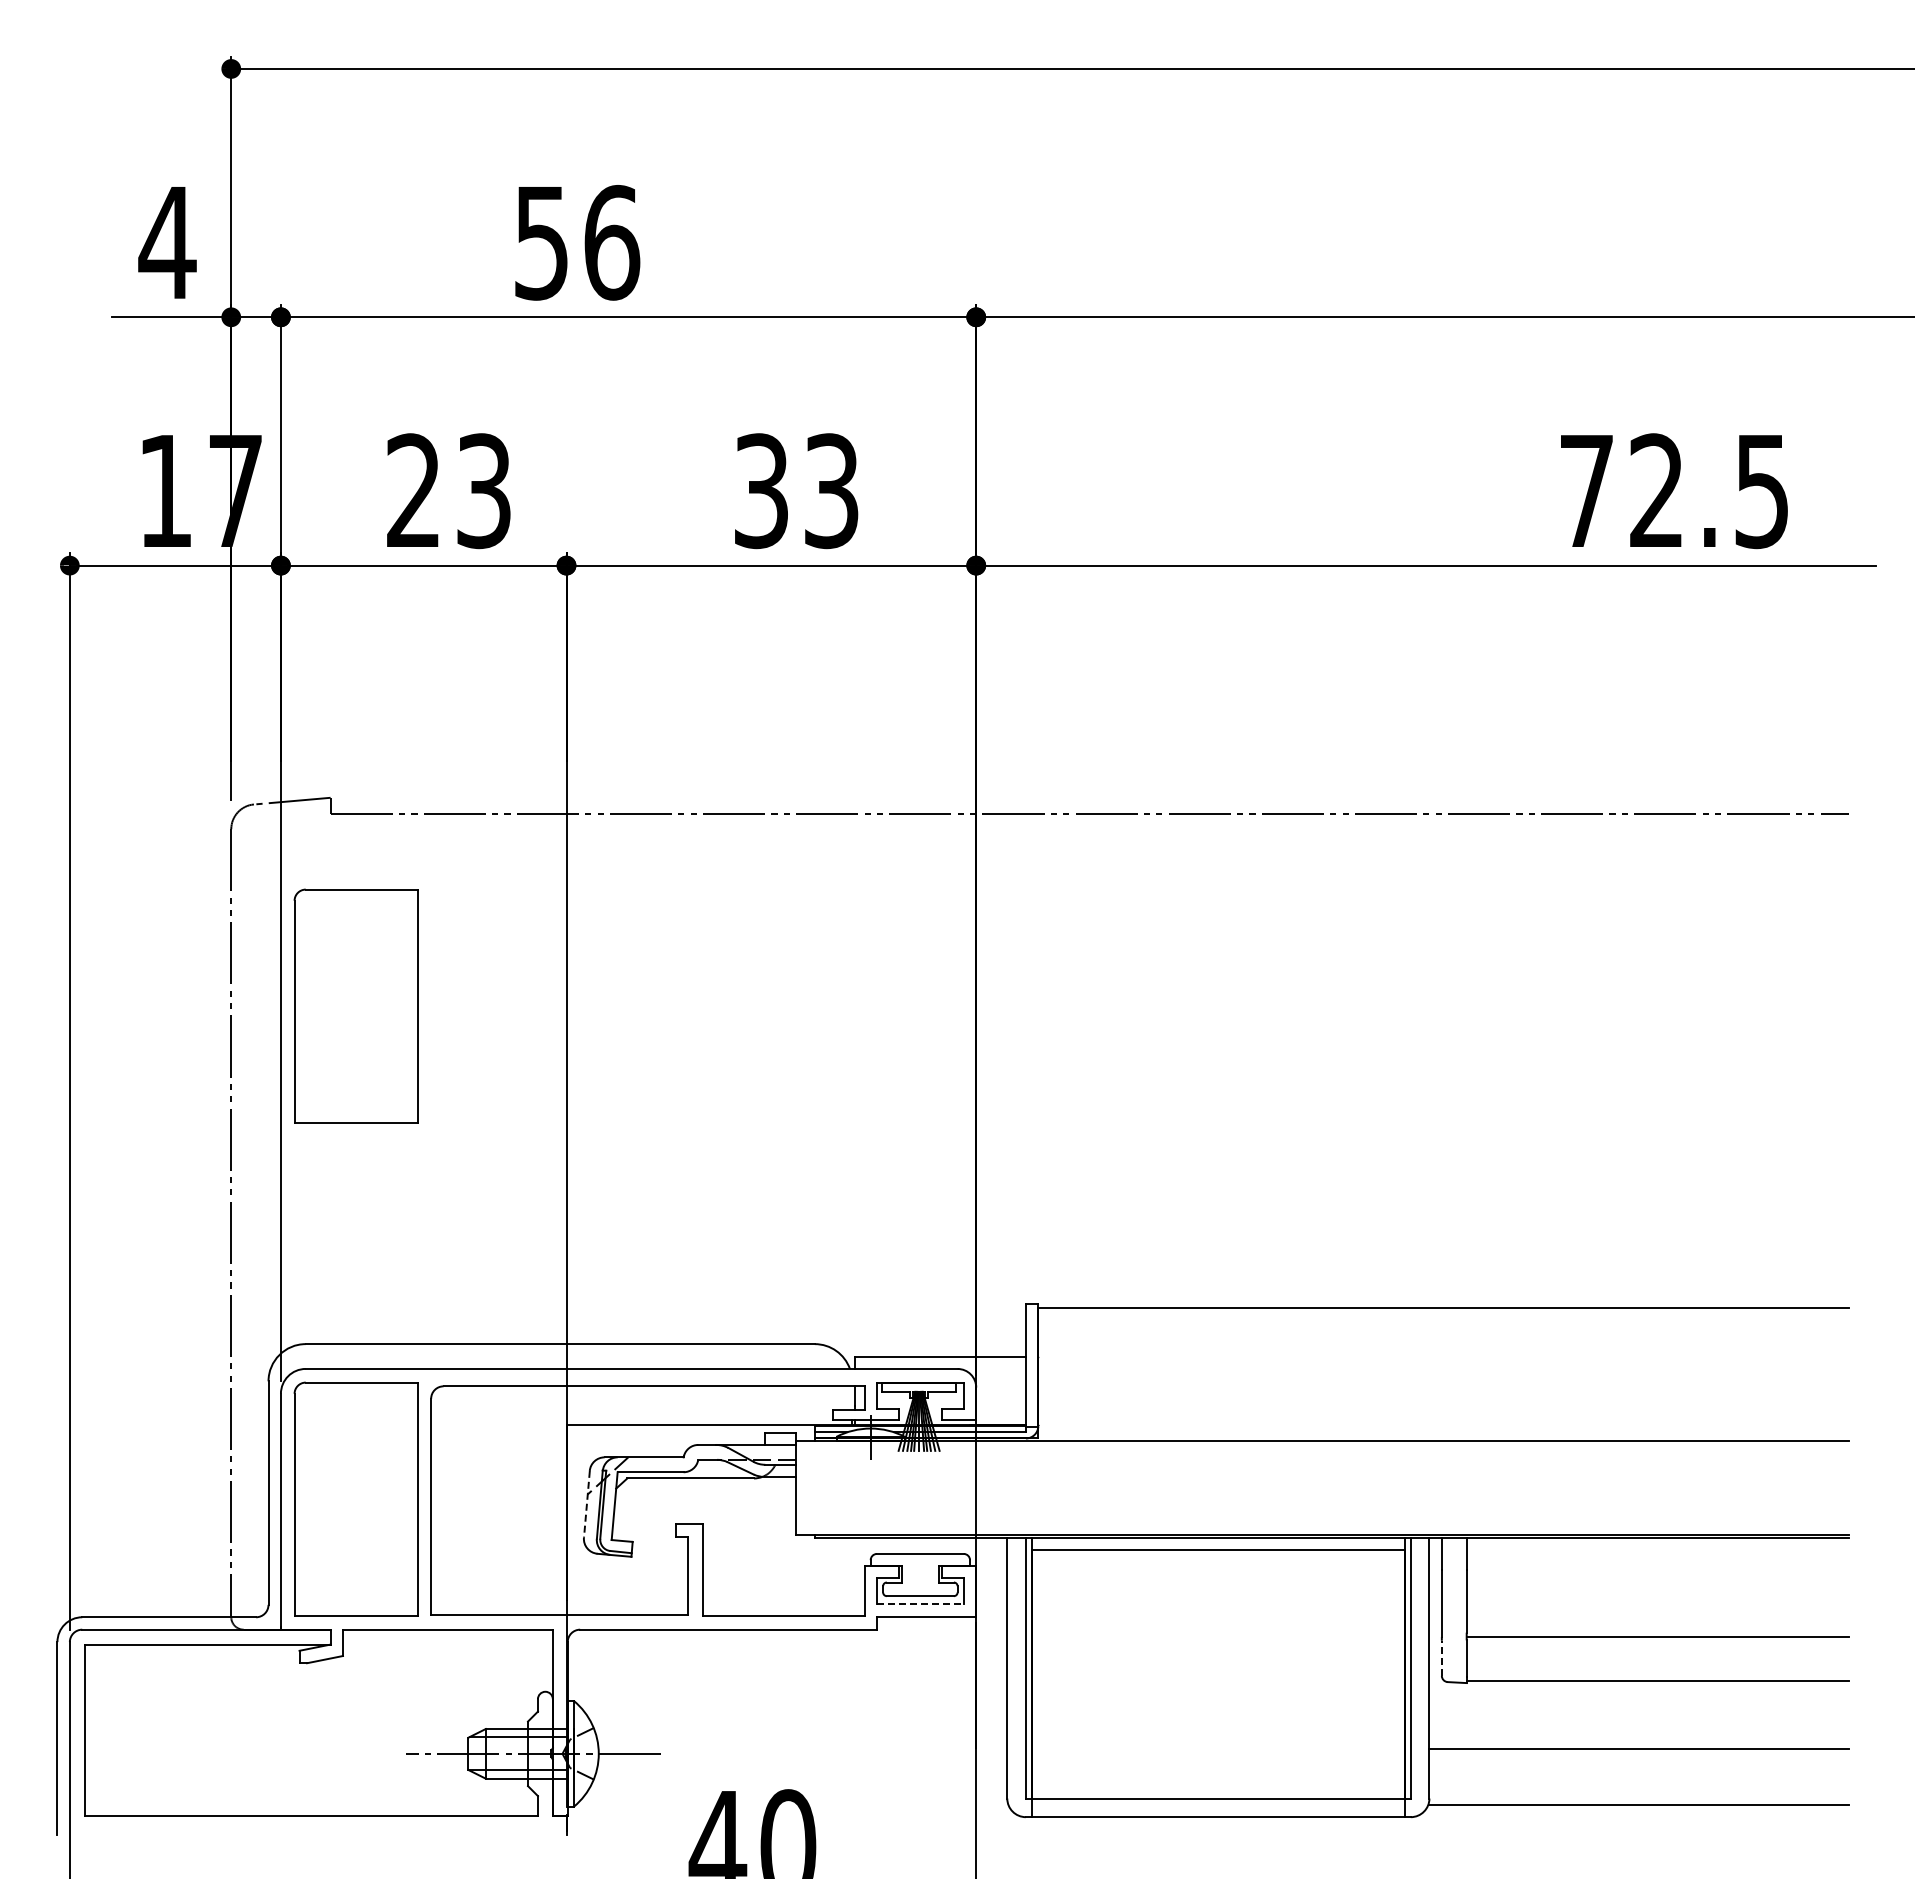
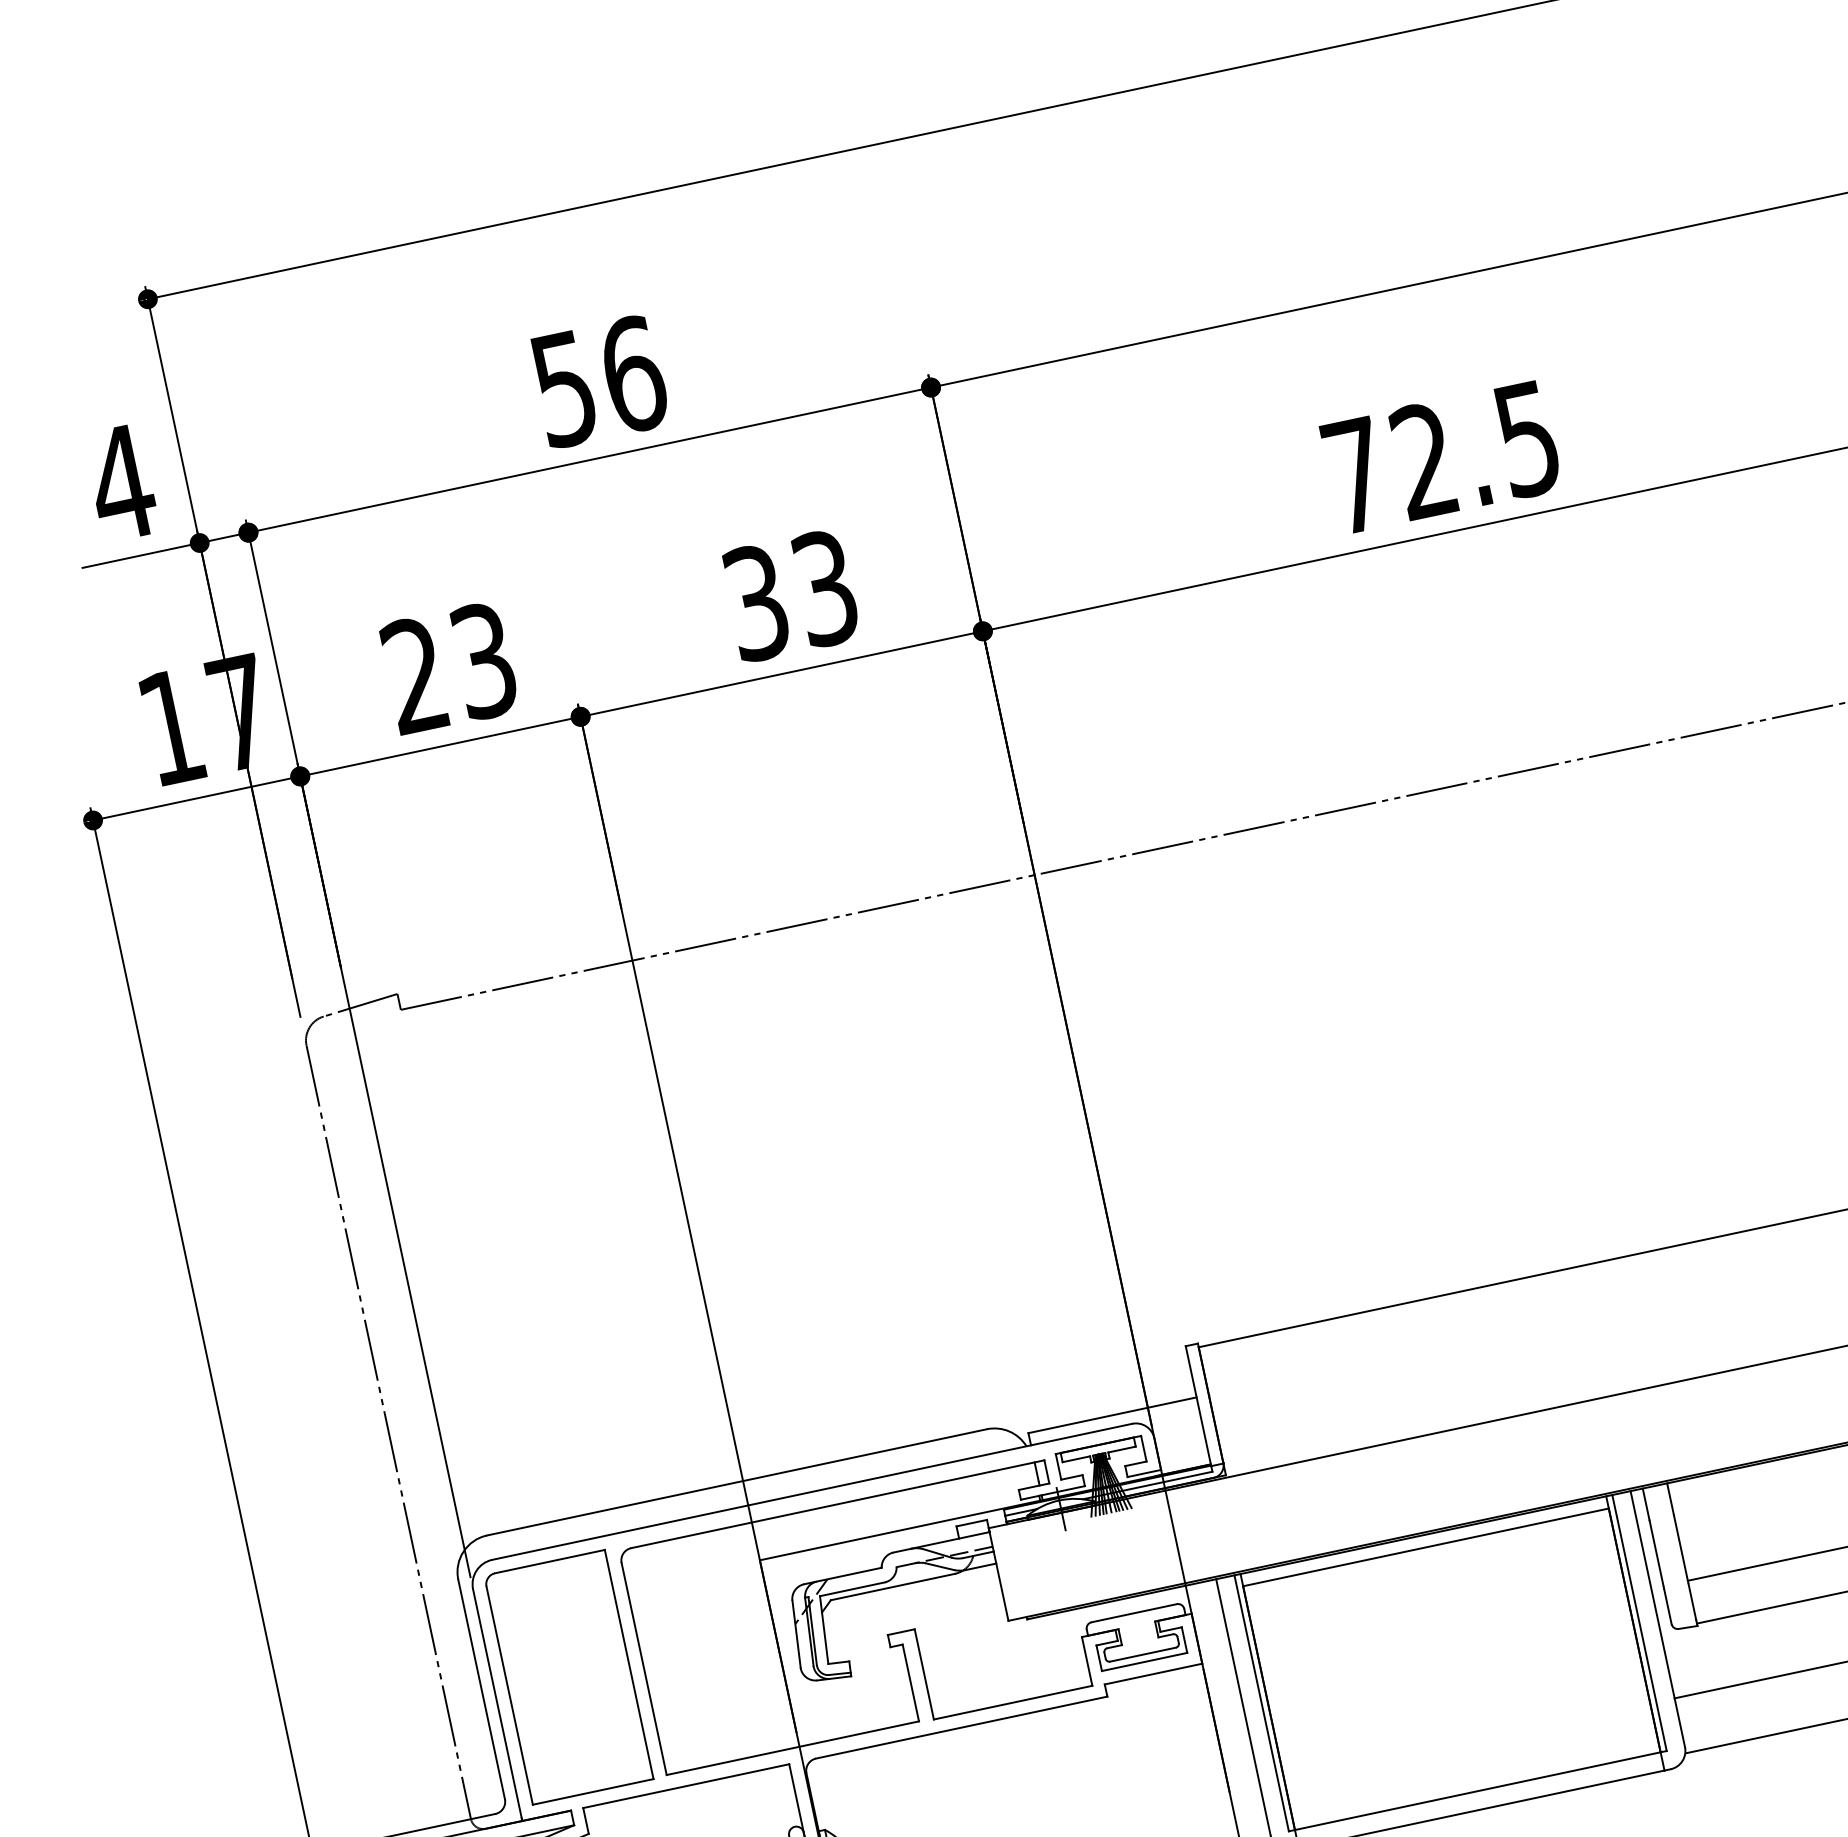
text: (577, 242) -> (599, 381), moved
text: (1674, 491) -> (1441, 457), moved
part: (355, 1005) -> (465, 1192), removed
line: (586, 1504) -> (796, 1634), dashed -> solid
line: (920, 1603) -> (1144, 1661), dashed -> solid
line: (1441, 1658) -> (1667, 1607), dashed -> solid

